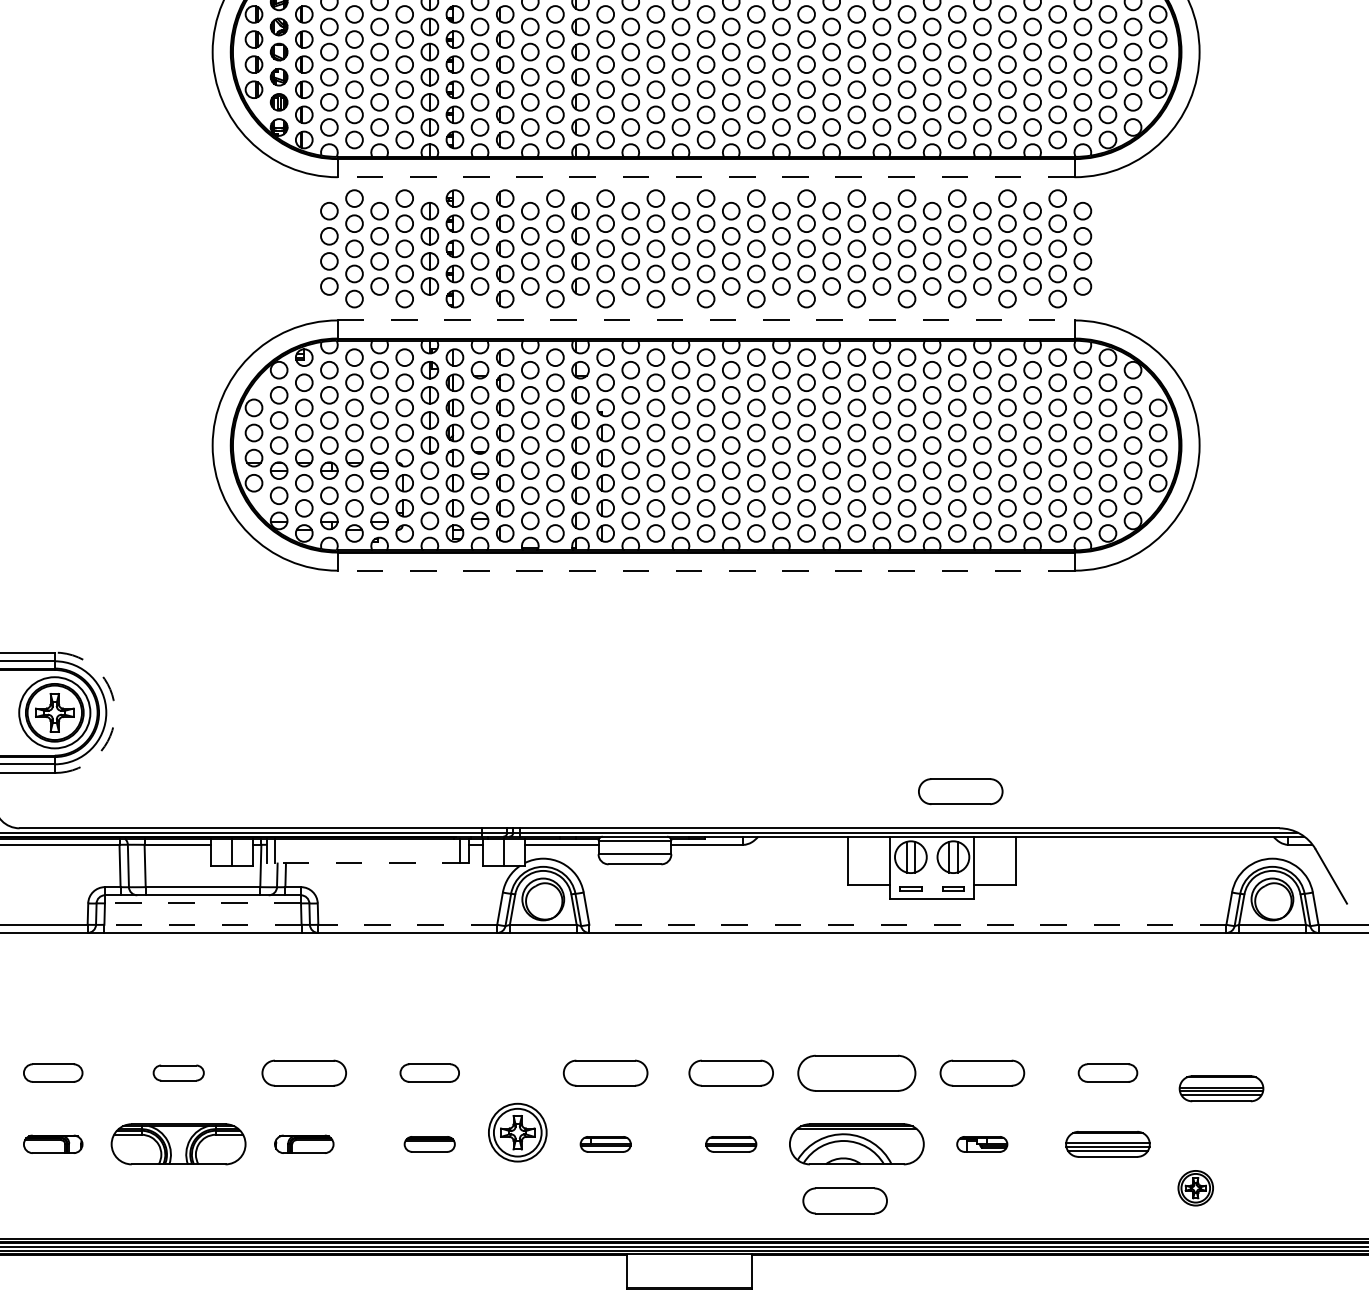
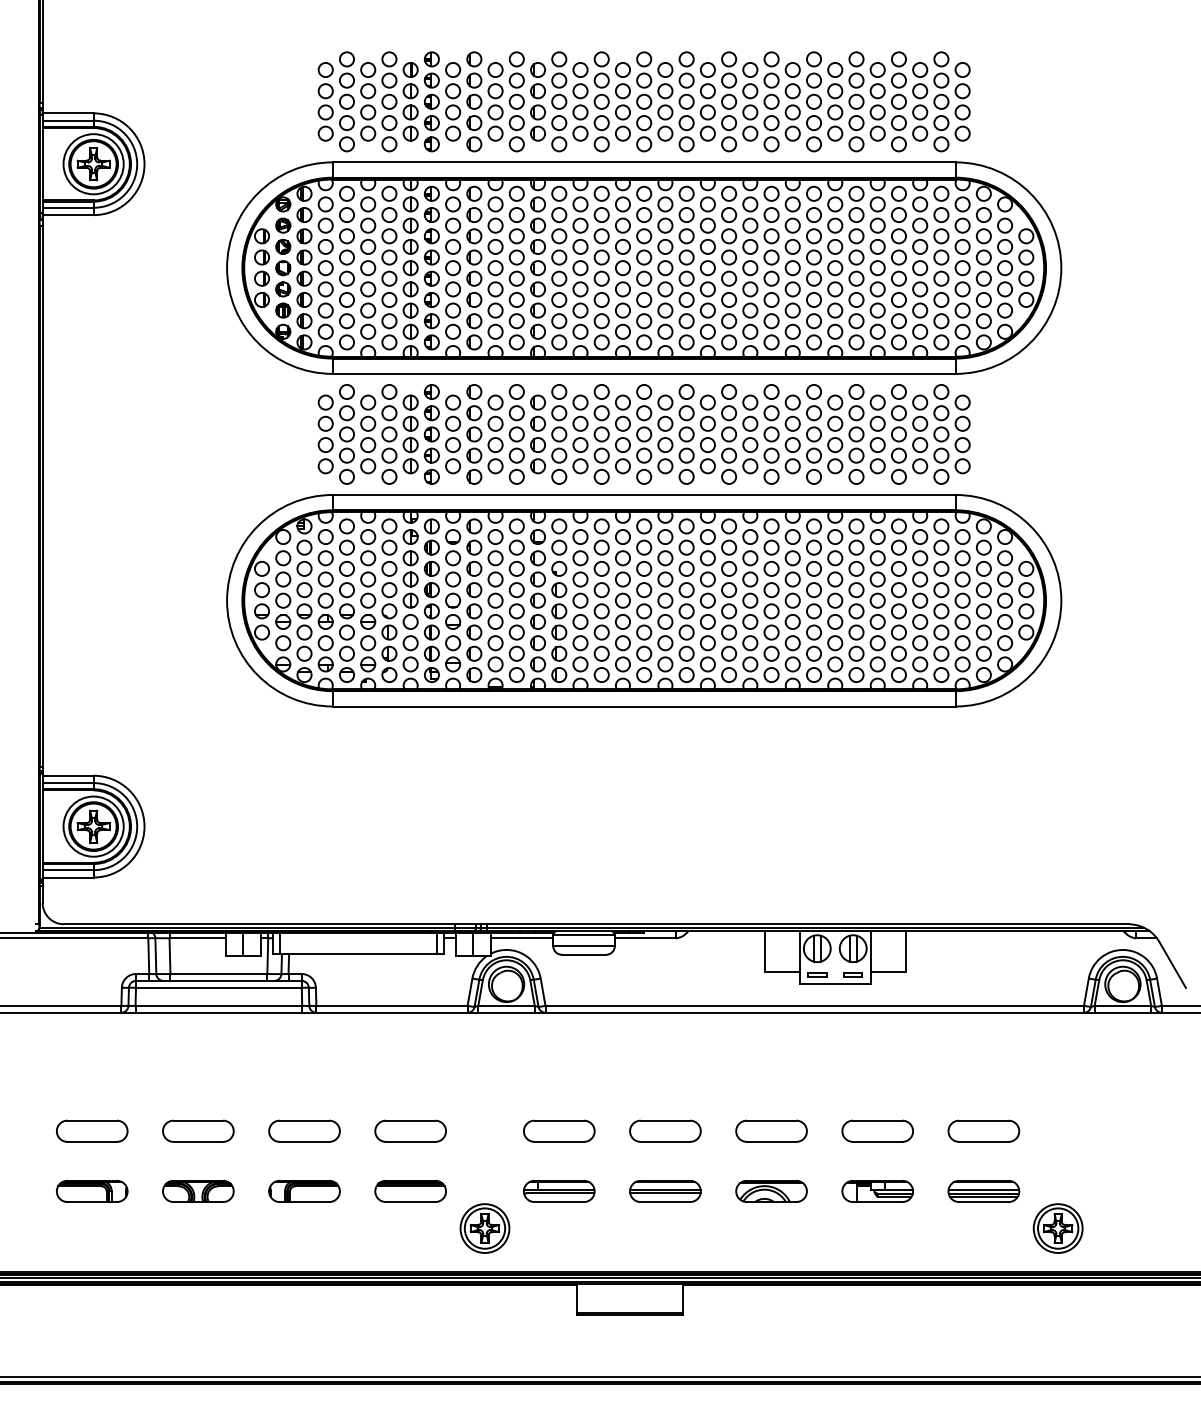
line: (705, 176) -> (643, 373), dashed -> solid
line: (706, 321) -> (644, 495), dashed -> solid
line: (705, 570) -> (643, 706), dashed -> solid
arc: (114, 712) -> (144, 826), dashed -> solid
part: (960, 790) -> (859, 892), removed
line: (366, 864) -> (357, 954), dashed -> solid
line: (202, 903) -> (218, 987), dashed -> solid
line: (202, 924) -> (218, 1005), dashed -> solid
line: (408, 924) -> (392, 1005), dashed -> solid
line: (907, 924) -> (814, 1005), dashed -> solid
part: (53, 1072) -> (92, 1130), size x1.43
part: (178, 1072) -> (198, 1130), size x1.67
part: (429, 1072) -> (410, 1130), size x1.43
part: (856, 1072) -> (771, 1130), size x0.71
part: (1107, 1072) -> (983, 1130), size x1.43
part: (1221, 1088) -> (1079, 1144), removed
part: (517, 1132) -> (484, 1228), moved
part: (53, 1144) -> (92, 1191), size x1.43
part: (178, 1144) -> (198, 1191), size x0.62
part: (304, 1144) -> (304, 1191), size x1.43
part: (429, 1144) -> (410, 1191), size x1.67
part: (605, 1144) -> (559, 1191), size x1.67
part: (731, 1144) -> (665, 1191), size x1.67
part: (856, 1144) -> (771, 1191), size x0.62
part: (982, 1144) -> (877, 1191), size x1.67
part: (1195, 1188) -> (1057, 1228), size x1.67
part: (844, 1200) -> (761, 1238), removed

